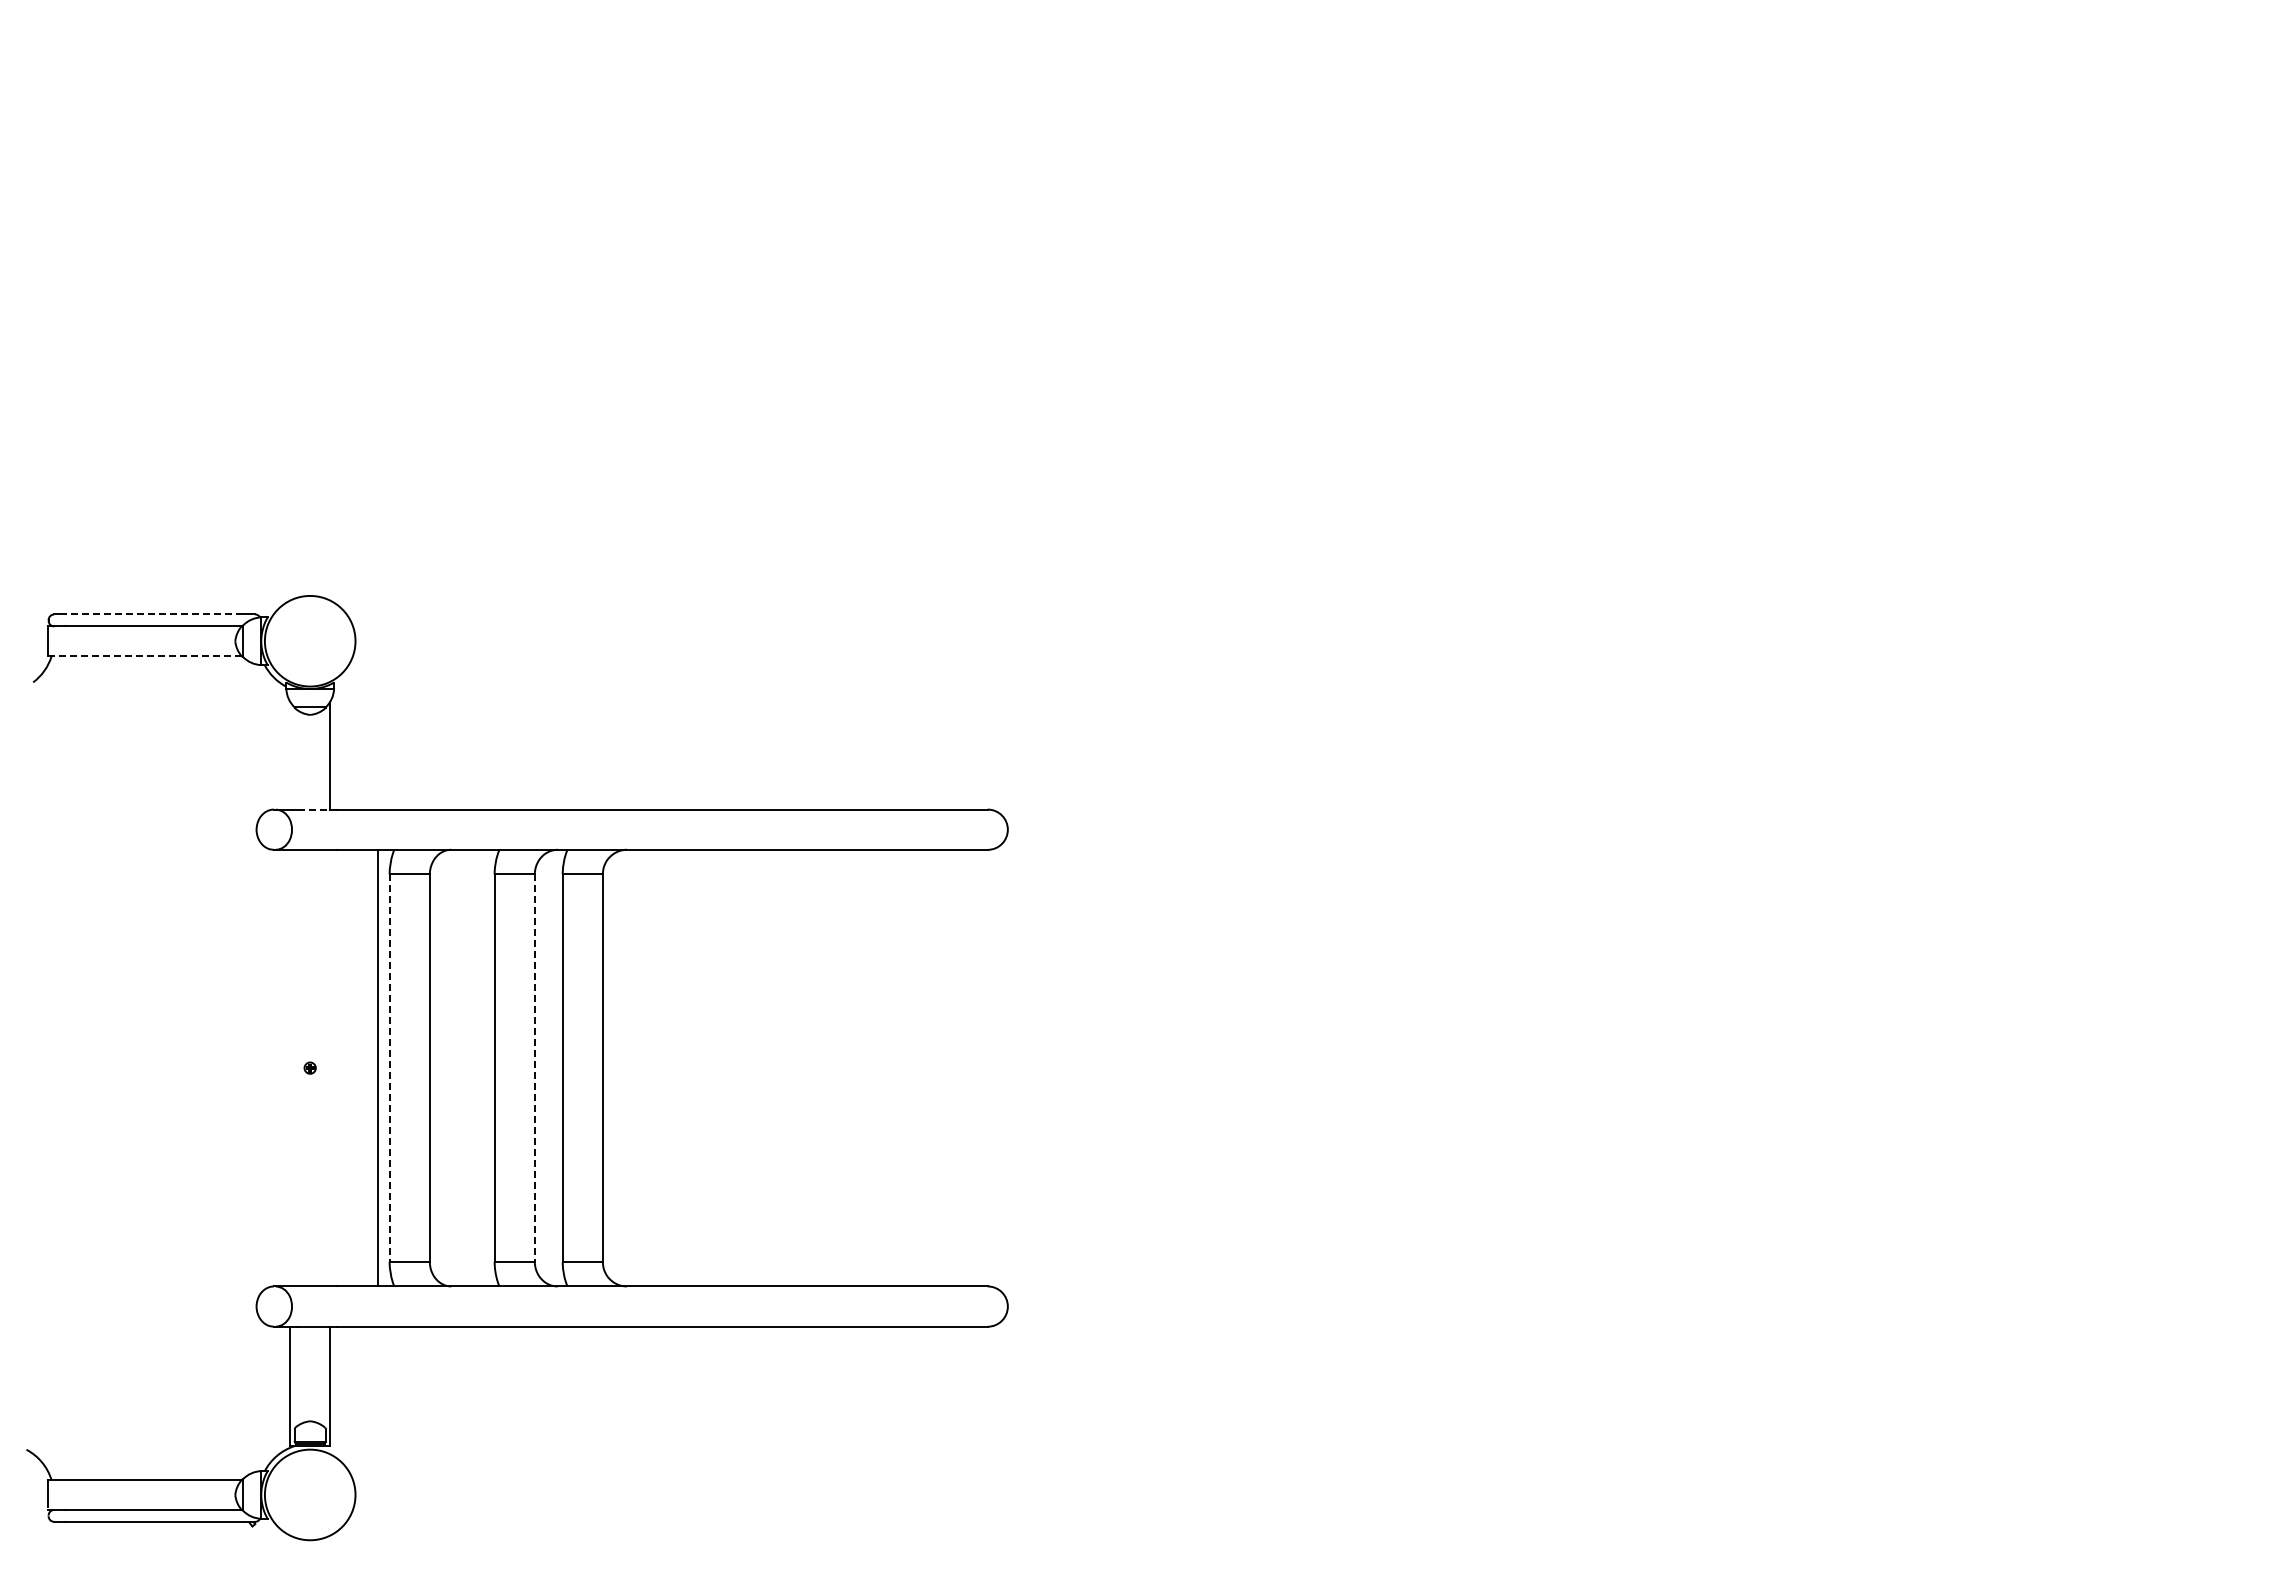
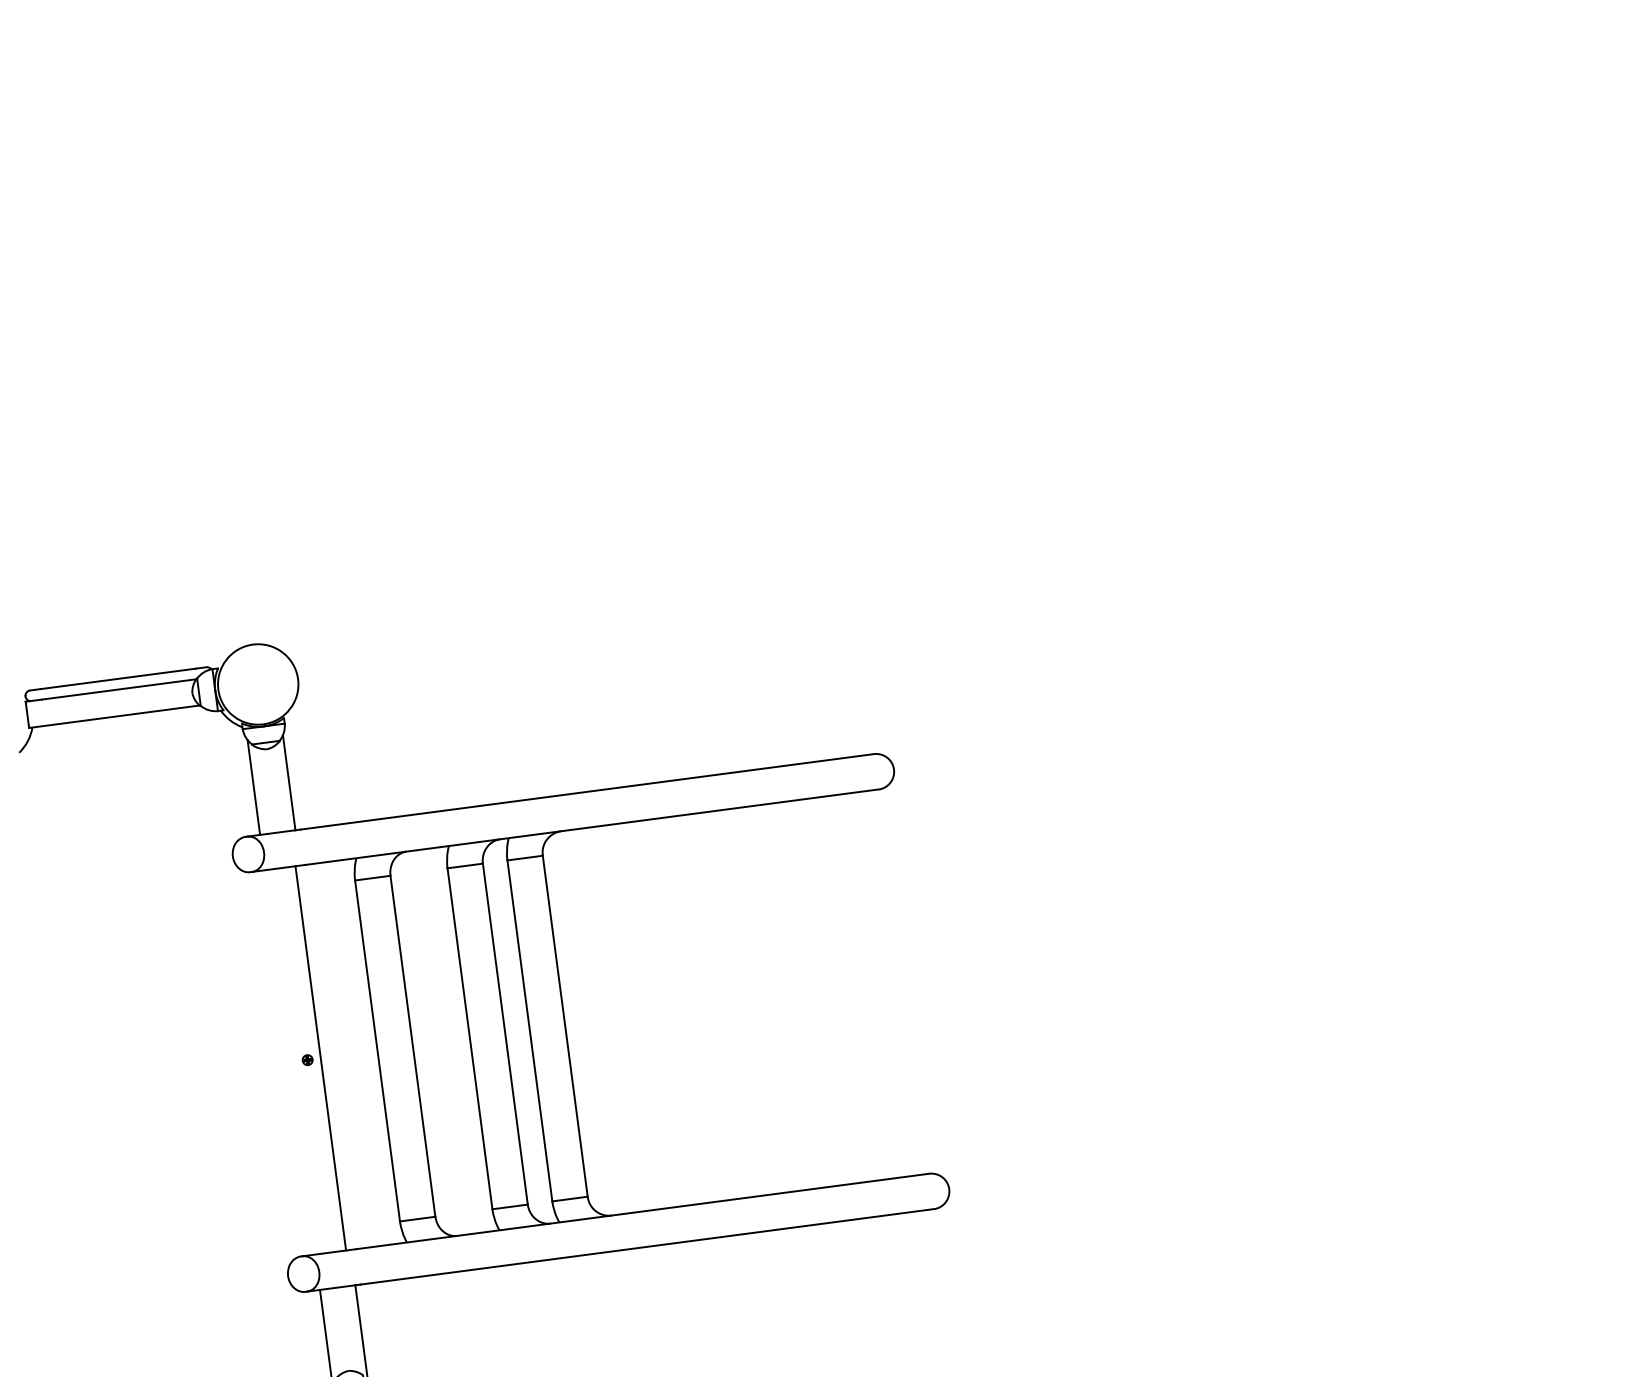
line: (154, 614) -> (118, 678), dashed -> solid
line: (144, 656) -> (114, 717), dashed -> solid
line: (290, 755) -> (254, 787), added
line: (314, 809) -> (281, 832), dashed -> solid
line: (378, 1067) -> (321, 1057), moved
line: (389, 1068) -> (377, 1051), dashed -> solid
line: (534, 1068) -> (505, 1034), dashed -> solid

